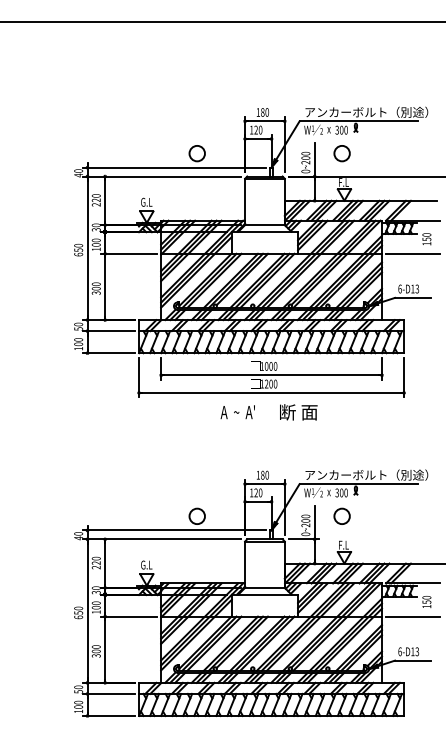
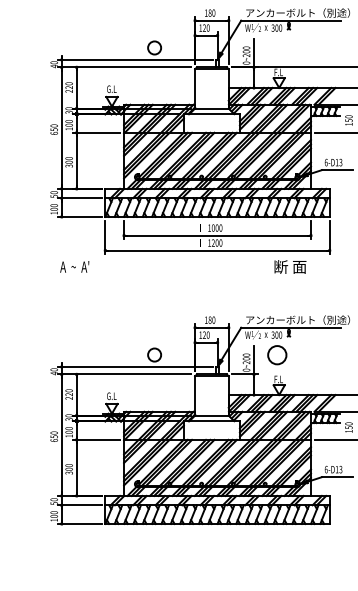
circle: (341, 153) -> (276, 47), removed
text: (237, 412) -> (74, 267), moved
text: (298, 412) -> (290, 267), moved
circle: (341, 515) -> (276, 354), size x1.4

